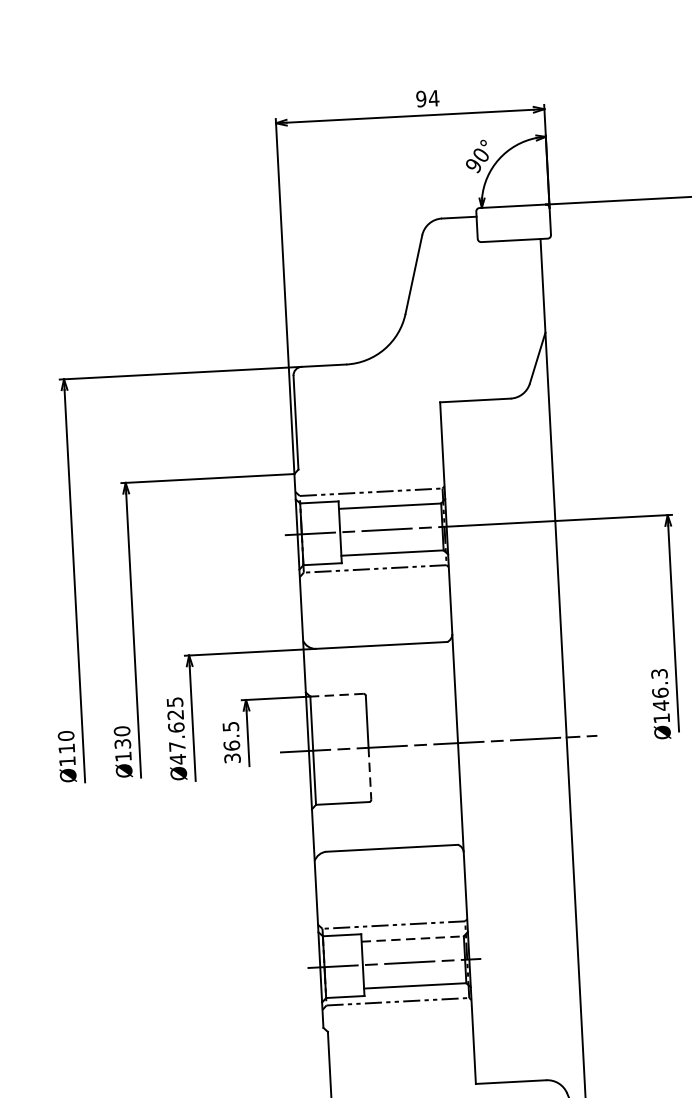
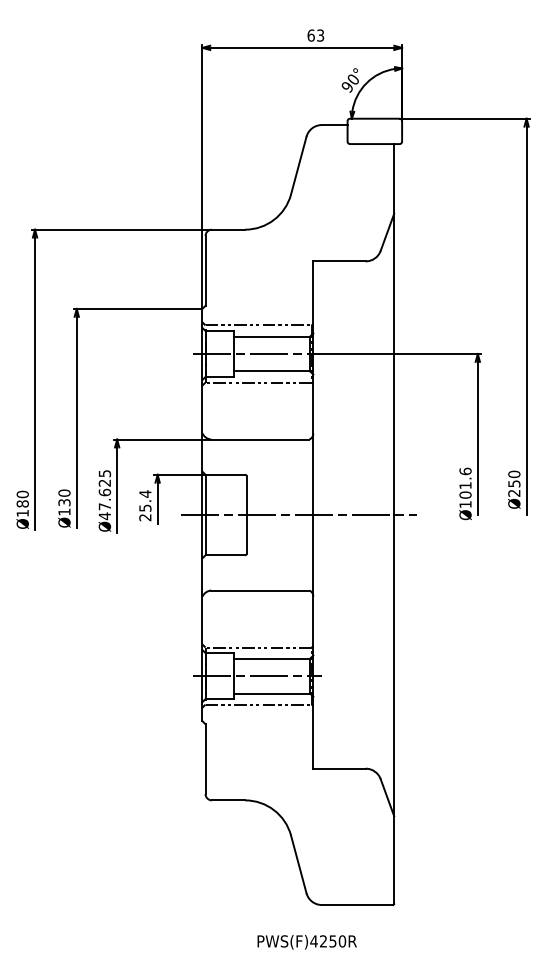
text: (427, 98) -> (315, 35), 94 -> 63
text: (660, 690) -> (465, 483), Ø146.3 -> Ø101.6
line: (337, 694) -> (225, 474), dashed -> solid
text: (231, 742) -> (145, 505), 36.5 -> 25.4
text: (66, 748) -> (22, 503), Ø110 -> Ø180
line: (369, 773) -> (246, 534), dashed -> solid
line: (413, 938) -> (272, 658), dashed -> solid

